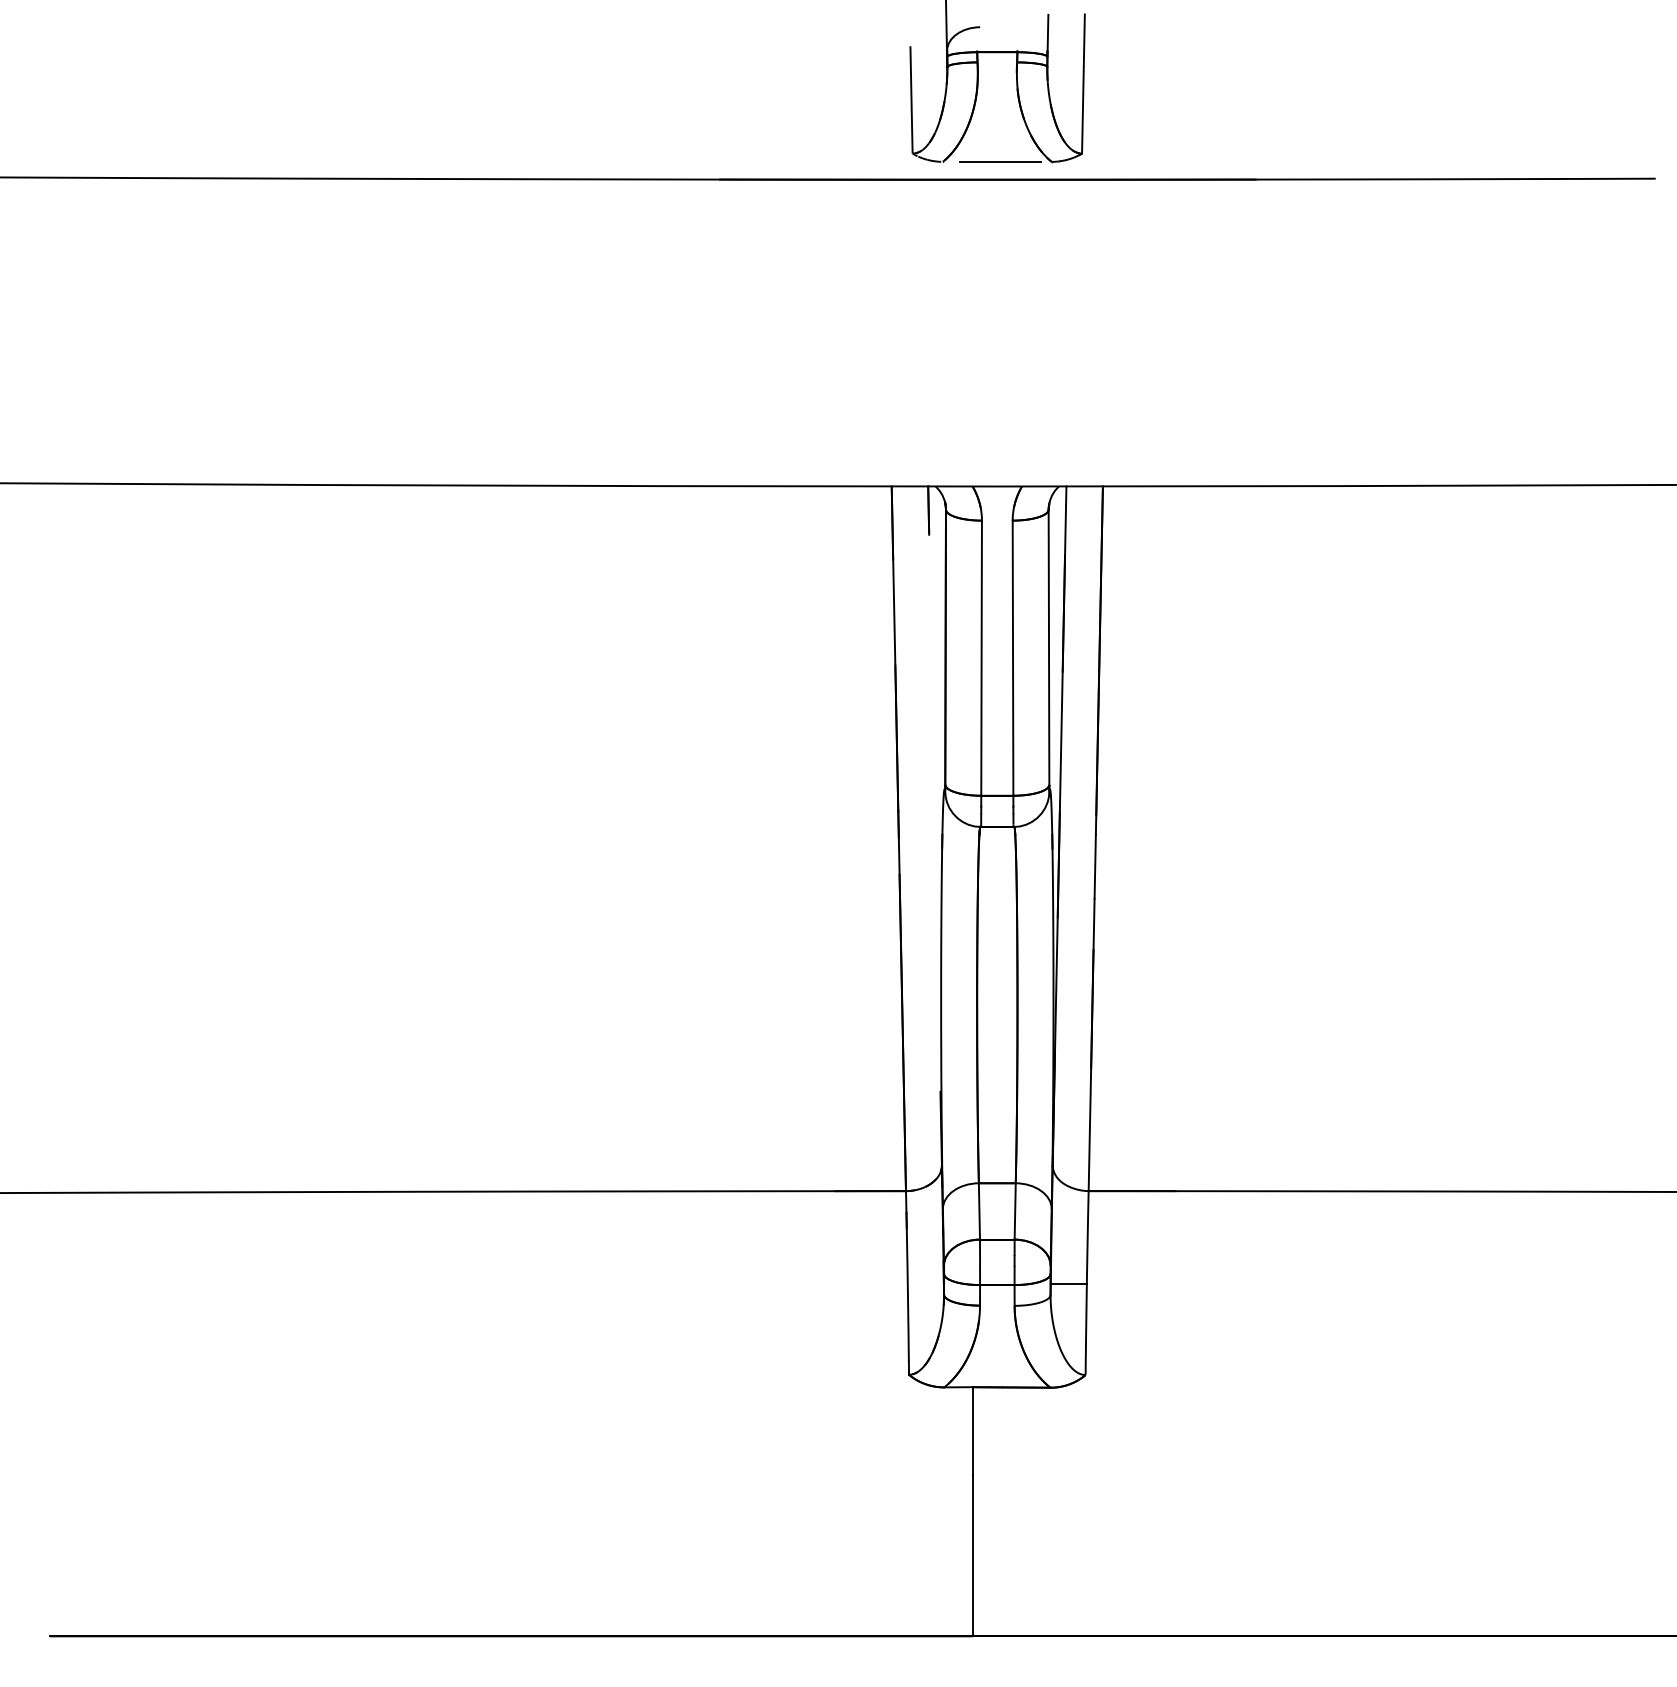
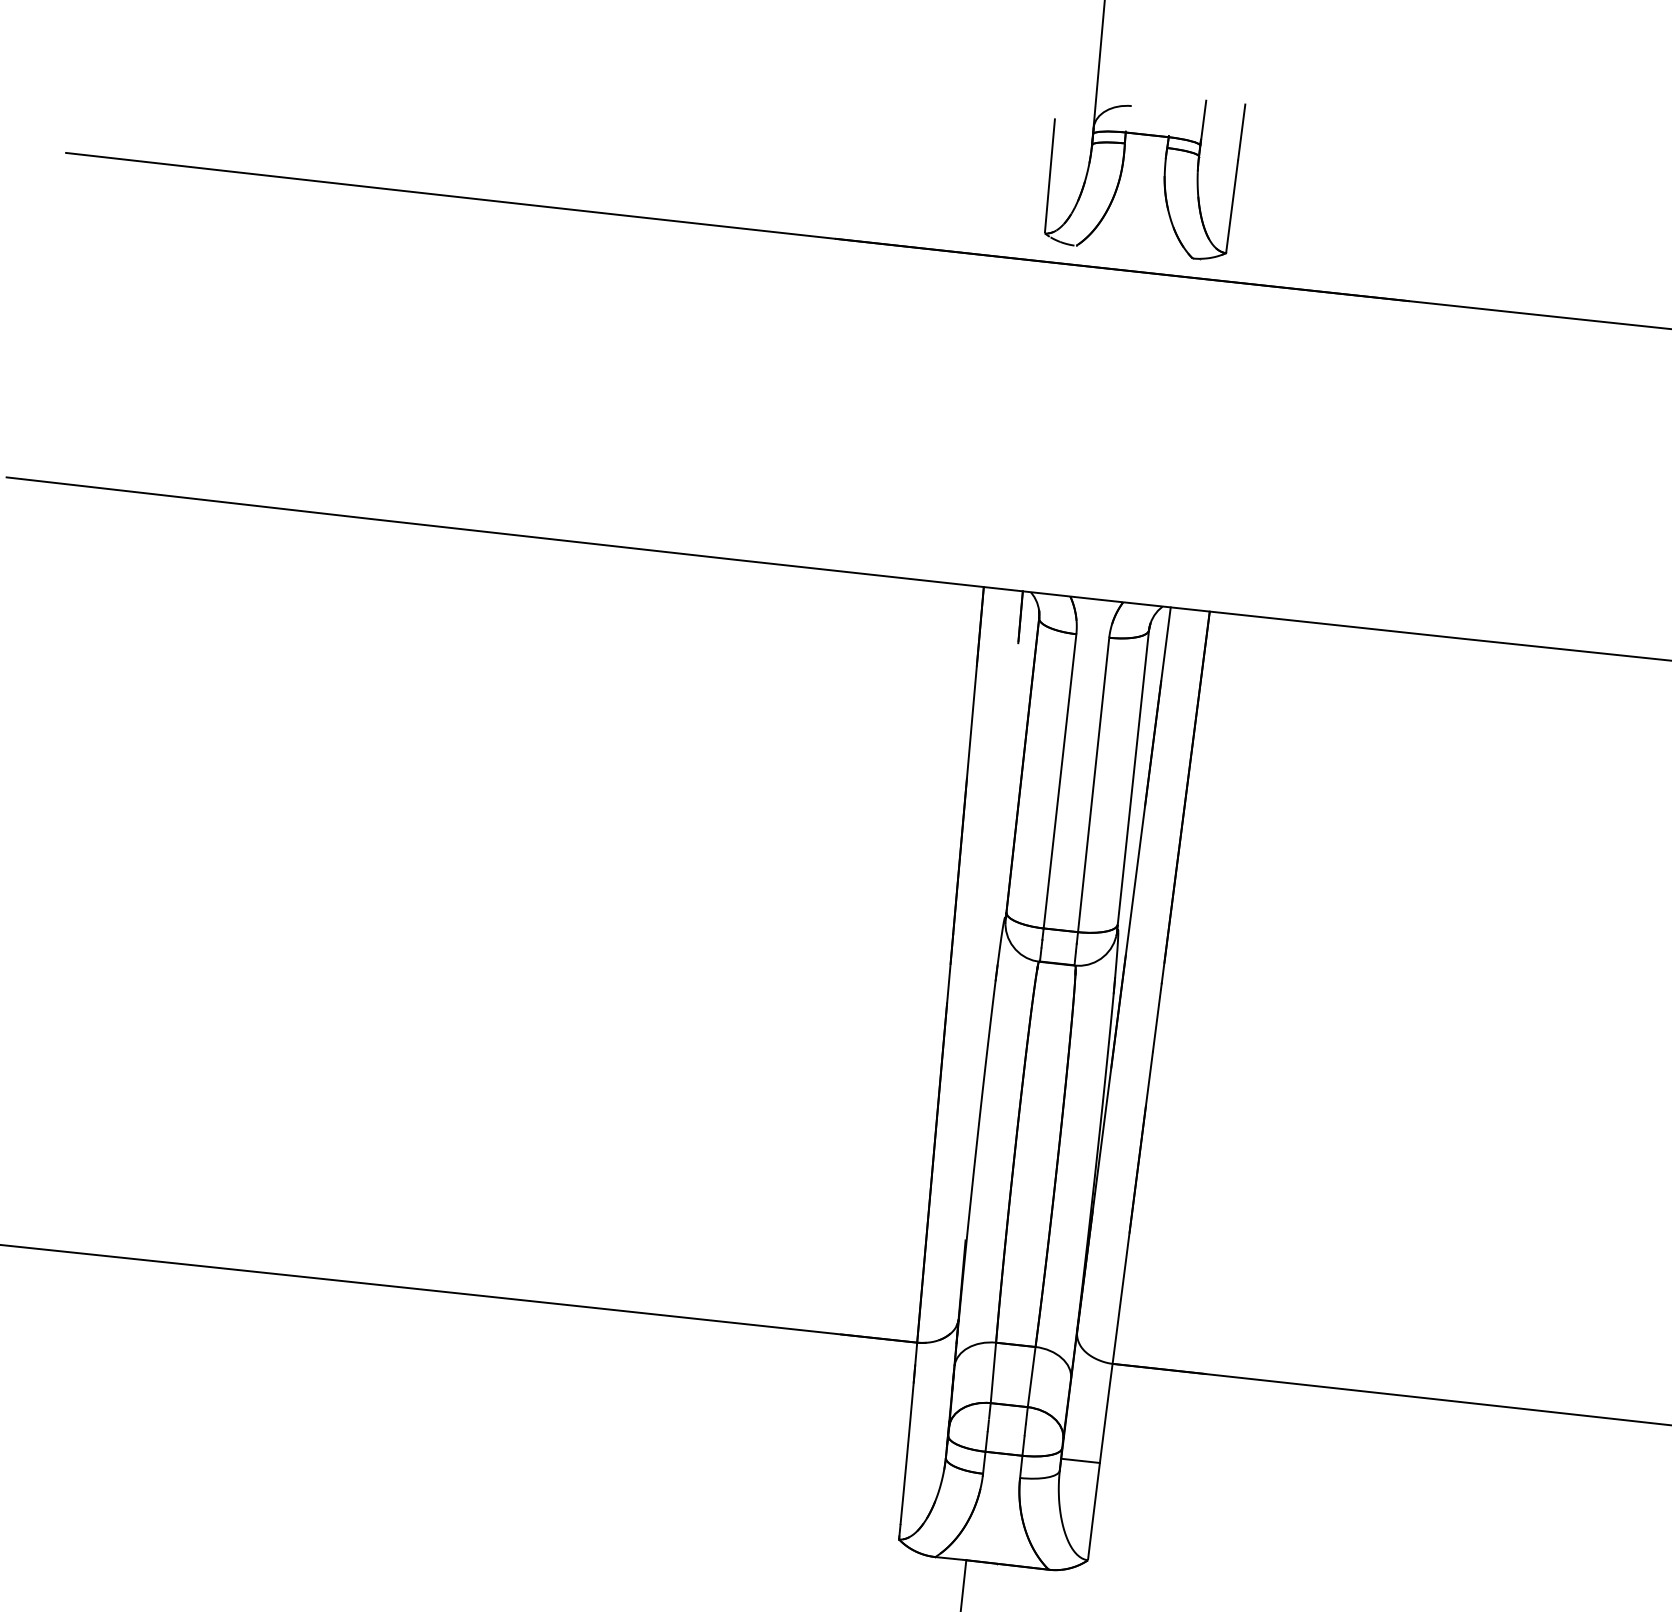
line: (999, 161) -> (1136, 252), removed

